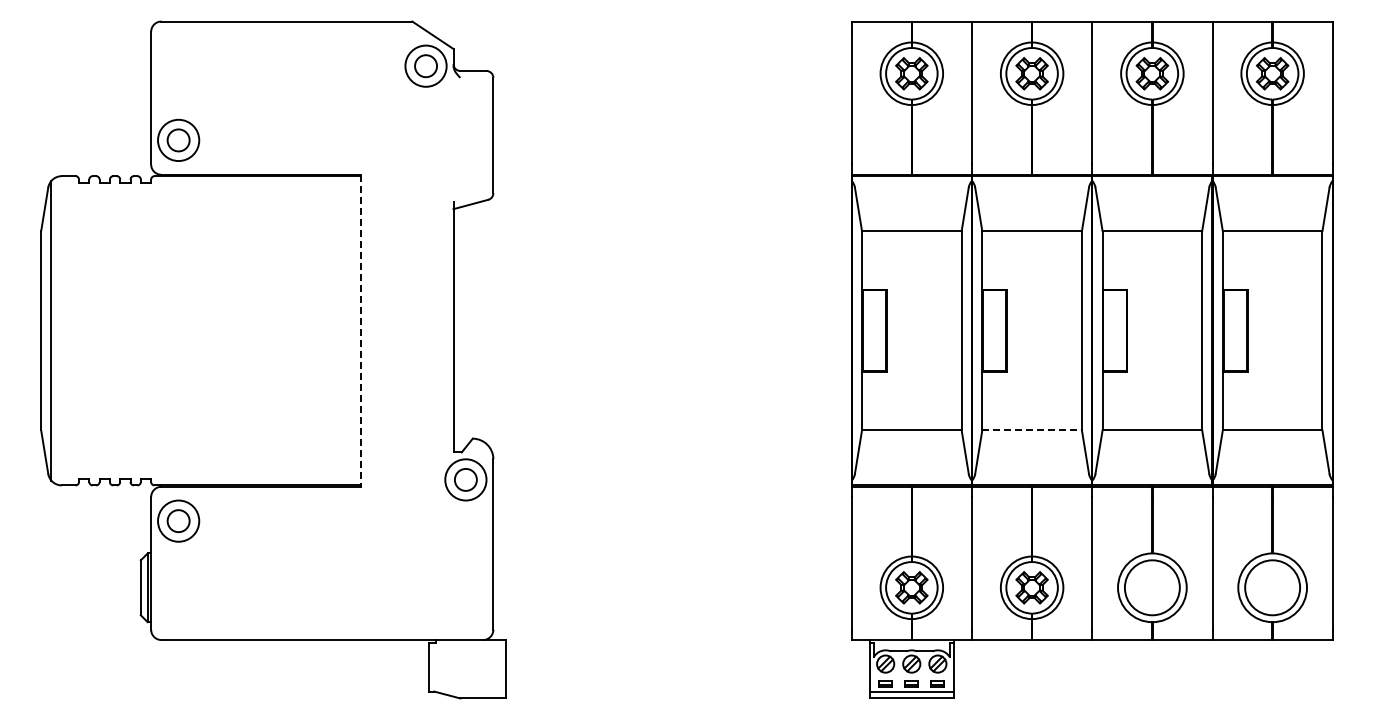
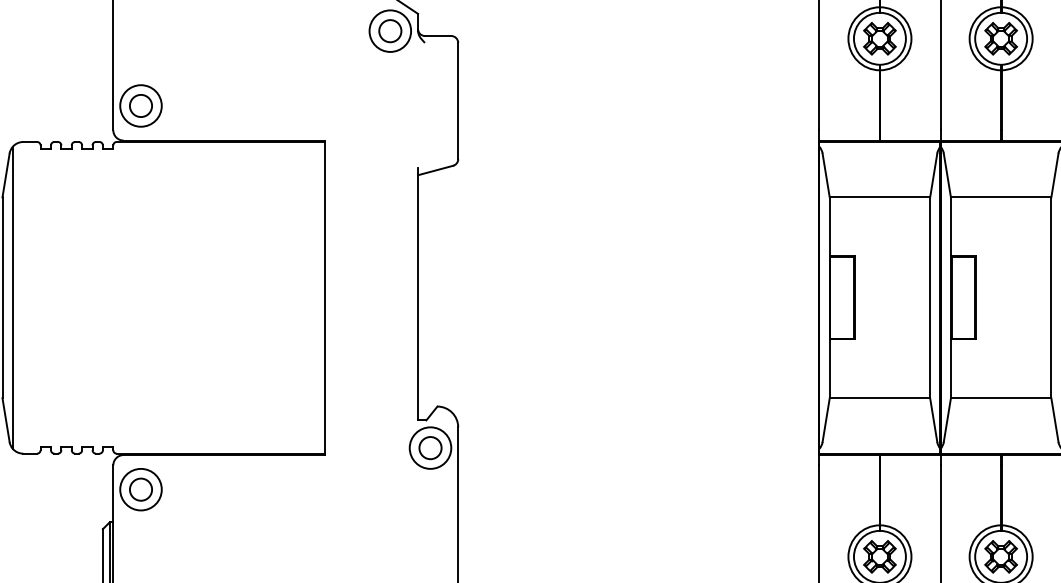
line: (360, 331) -> (324, 298), dashed -> solid
line: (1032, 430) -> (1001, 398), dashed -> solid

